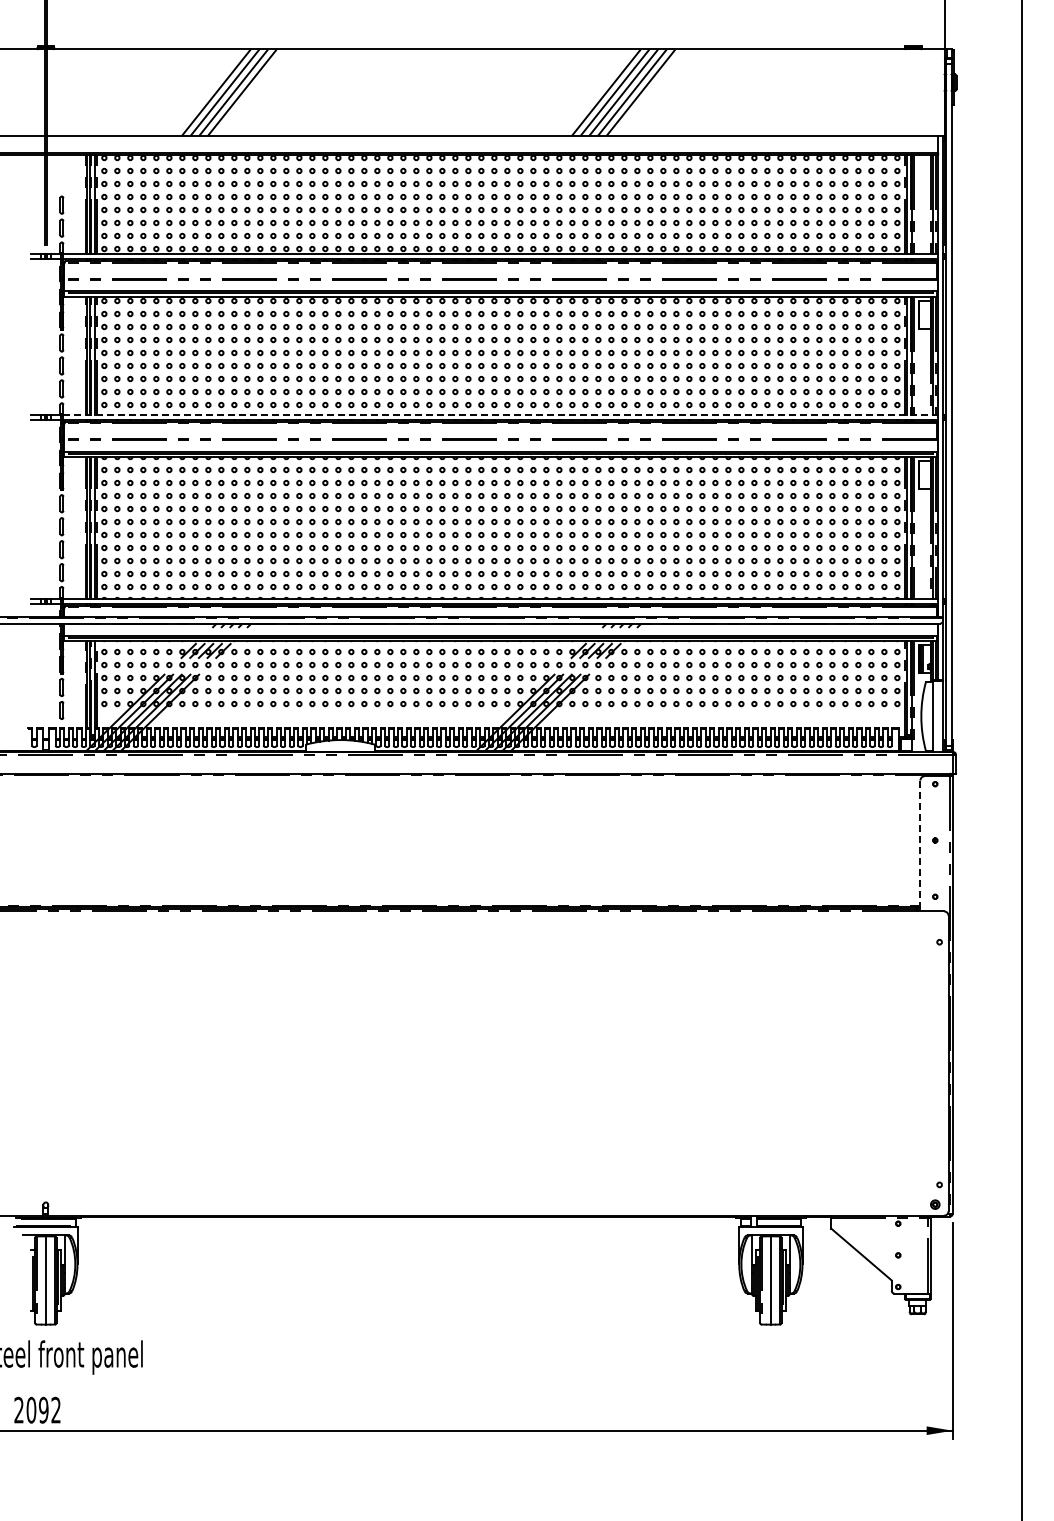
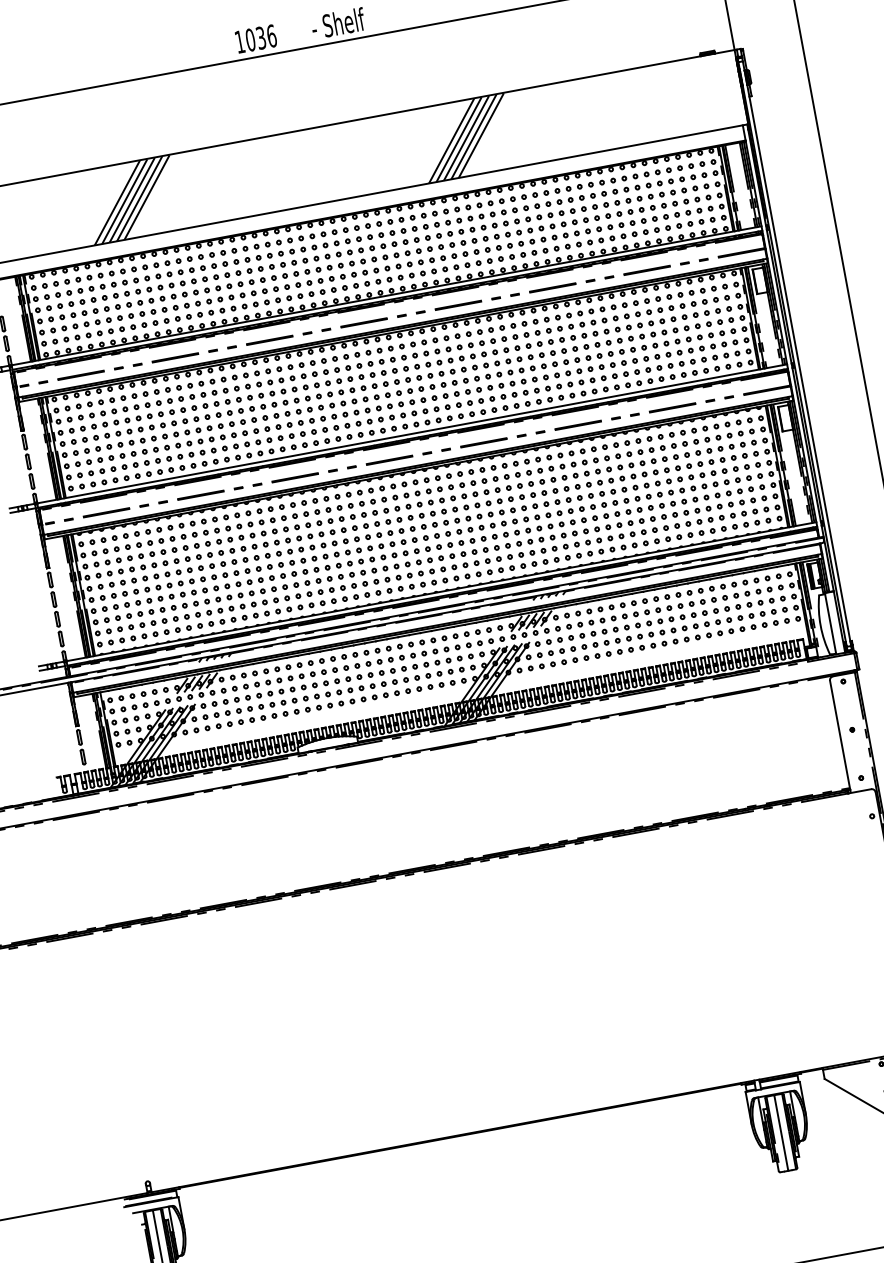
line: (250, 92) -> (146, 197), added
line: (501, 414) -> (412, 433), dashed -> solid
line: (920, 844) -> (840, 735), dashed -> solid

